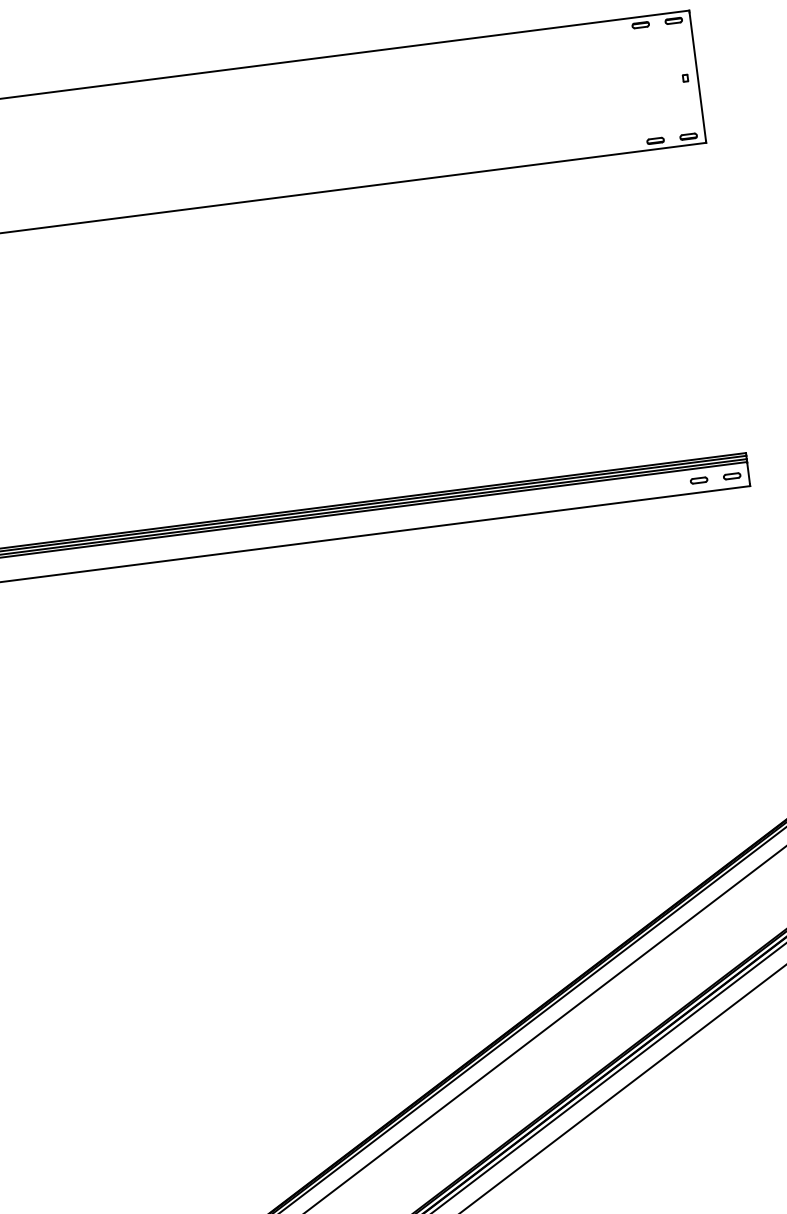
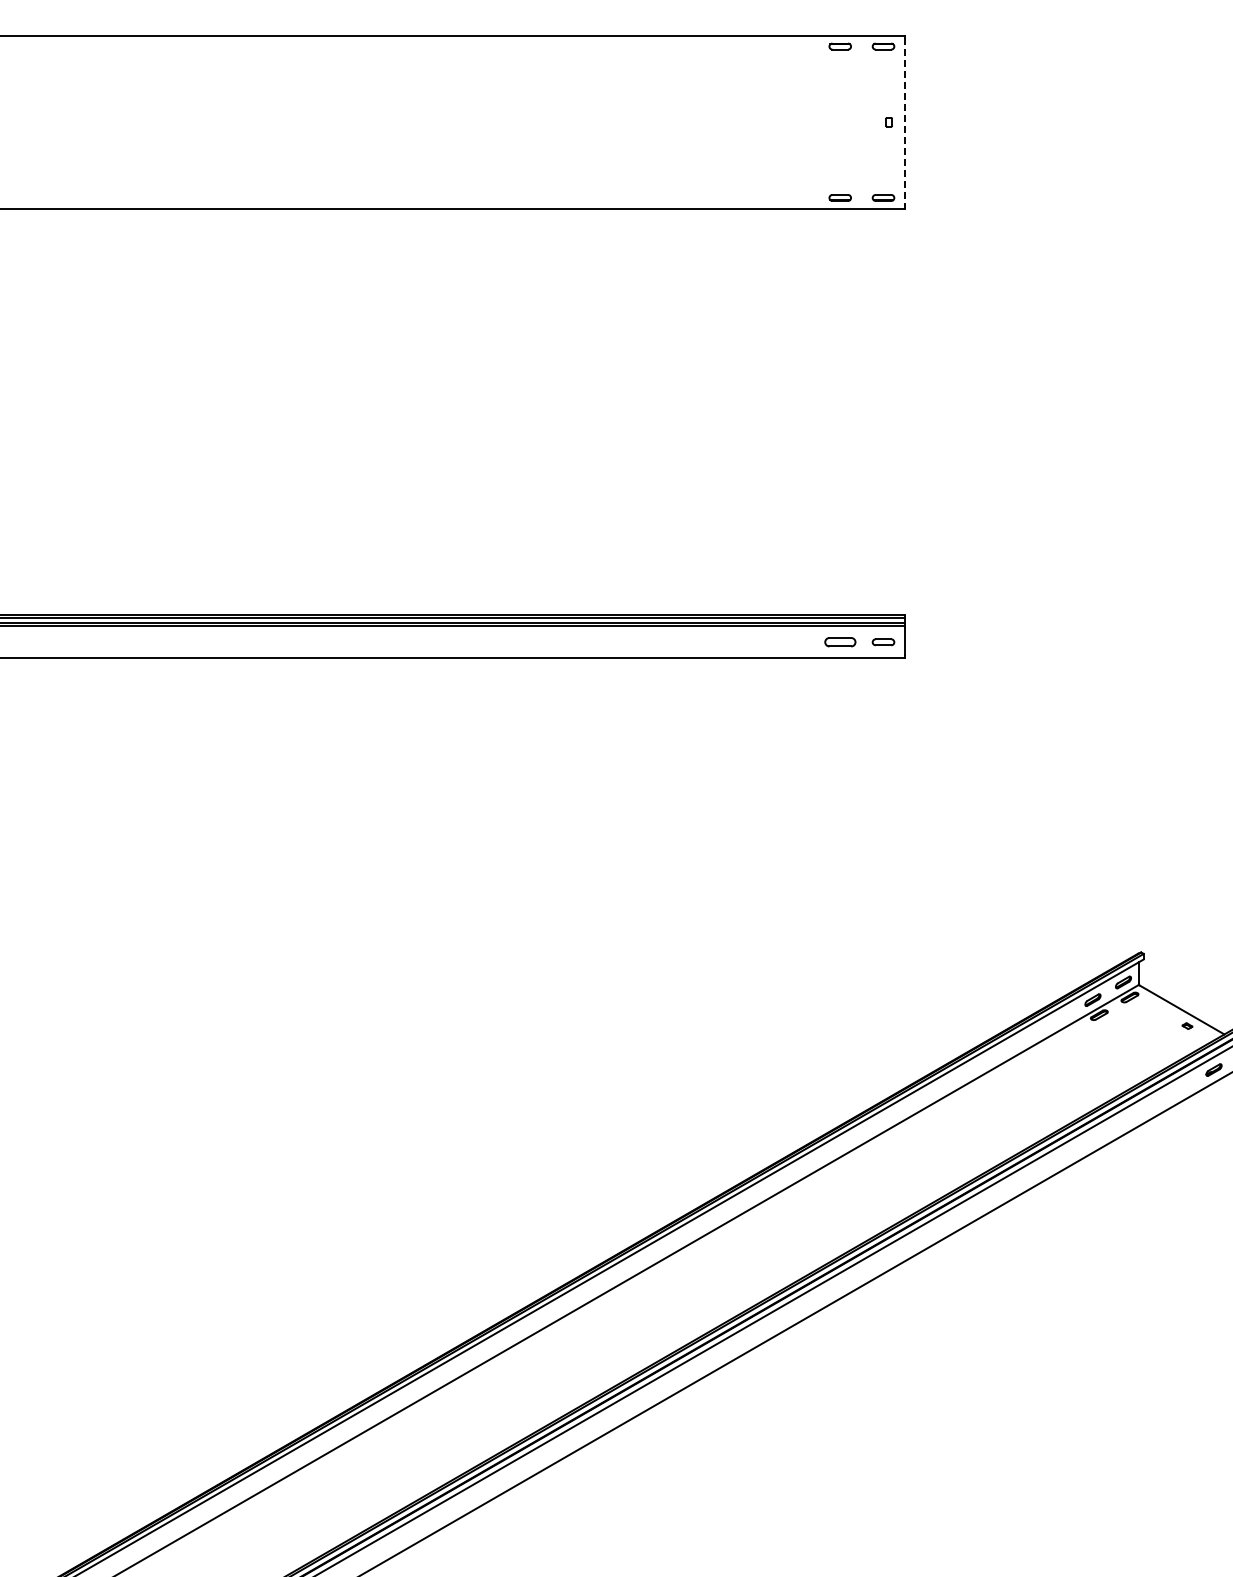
line: (698, 76) -> (905, 122), solid -> dashed
part: (698, 480) -> (839, 642), size x1.4

